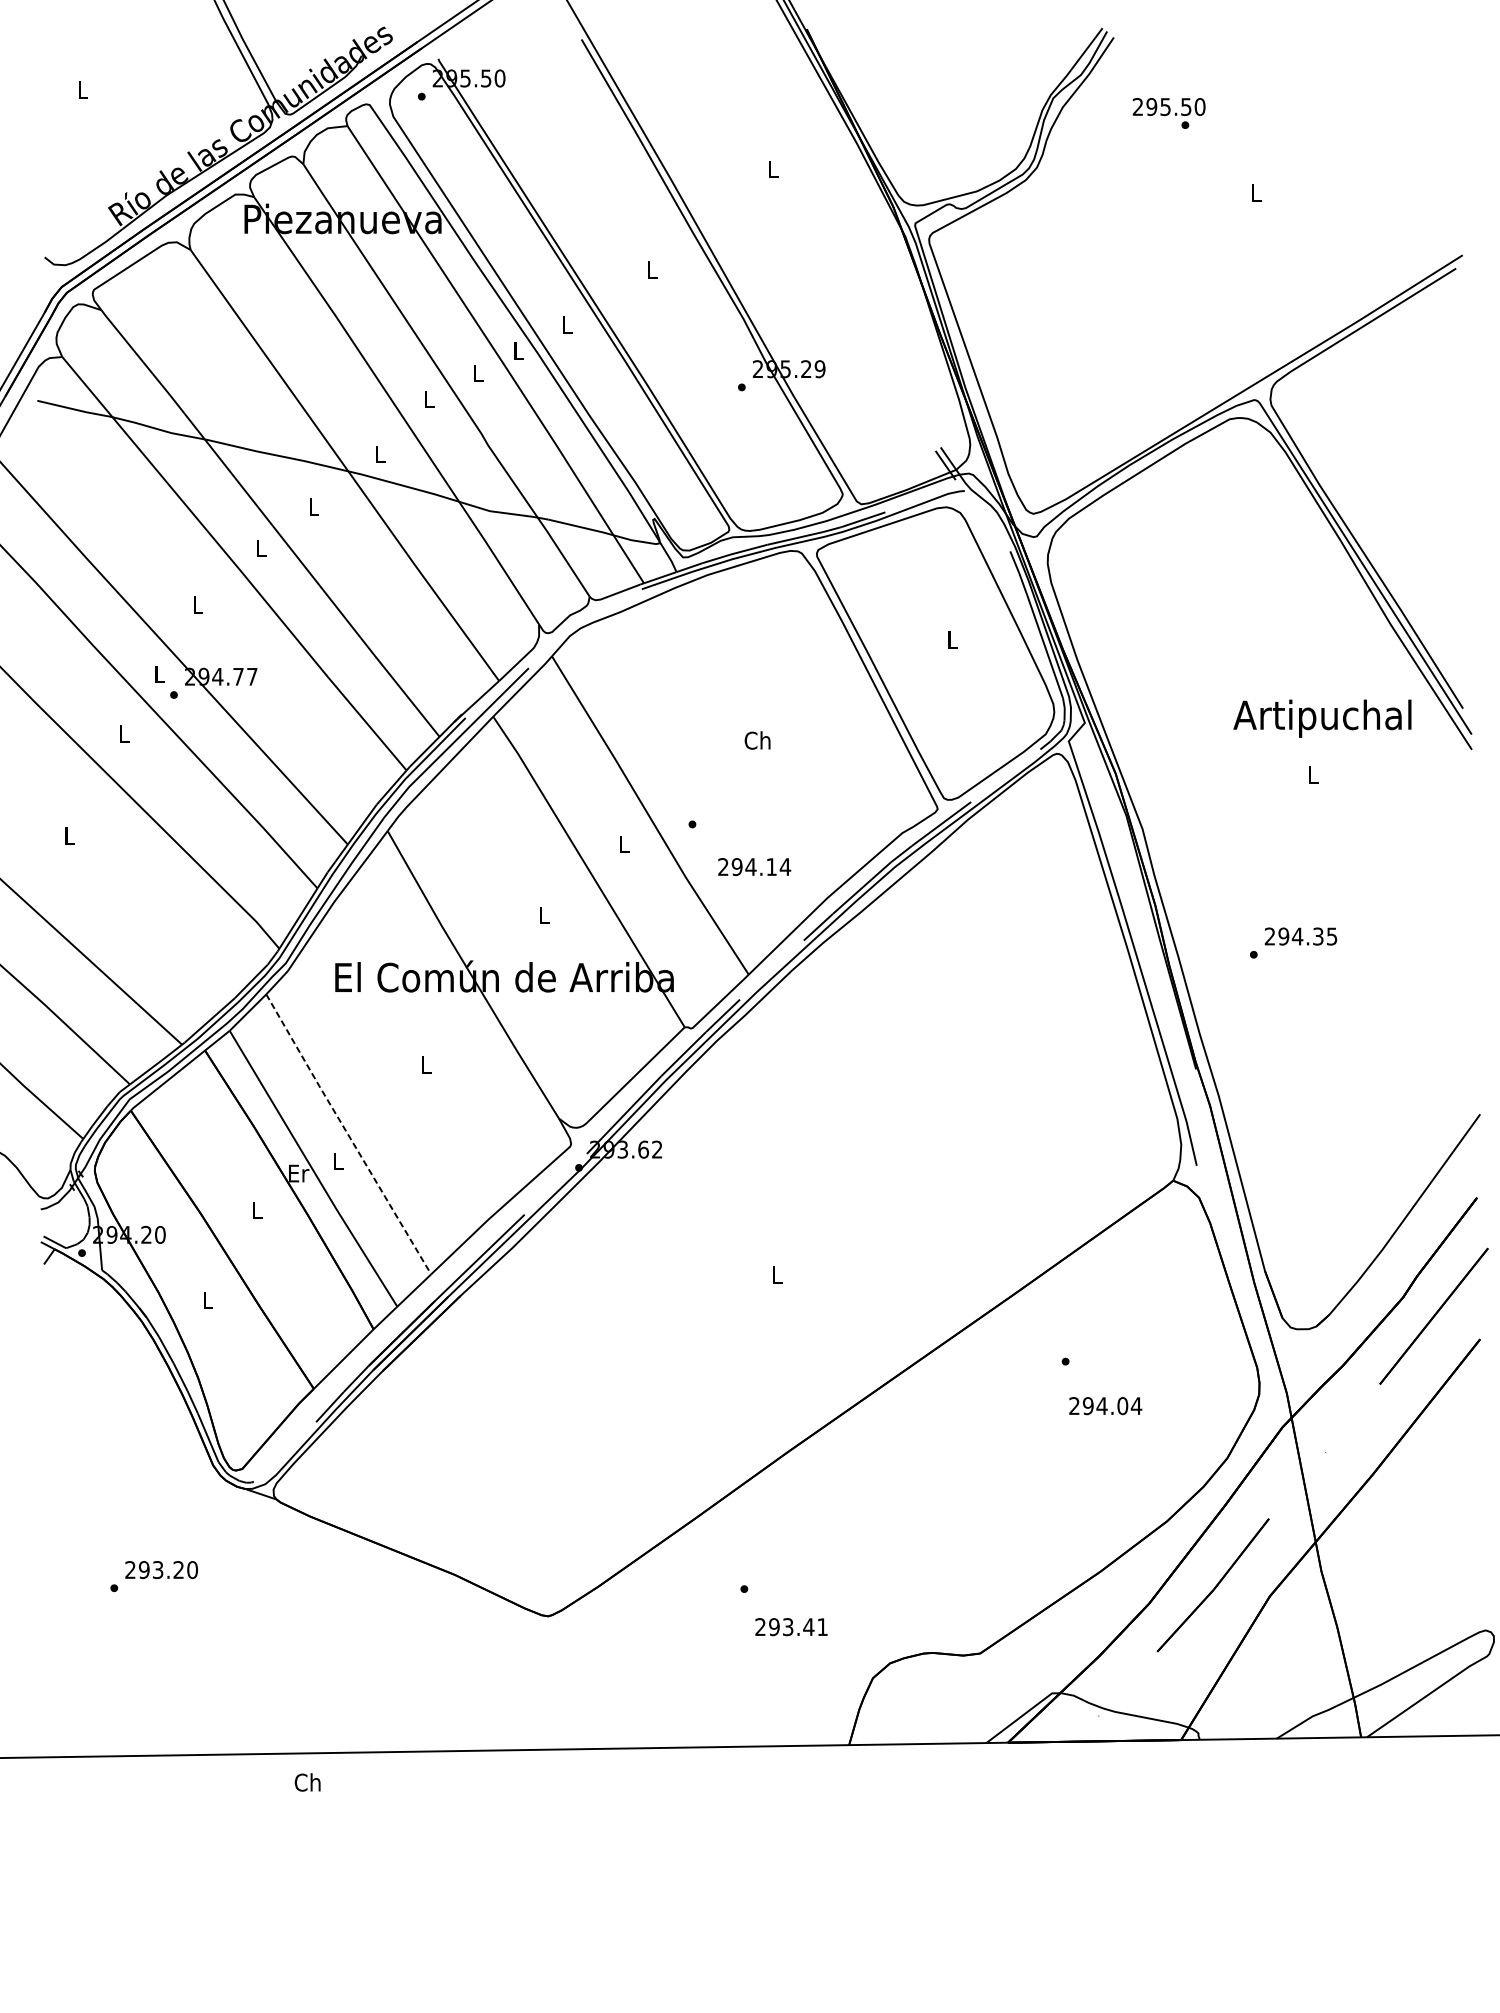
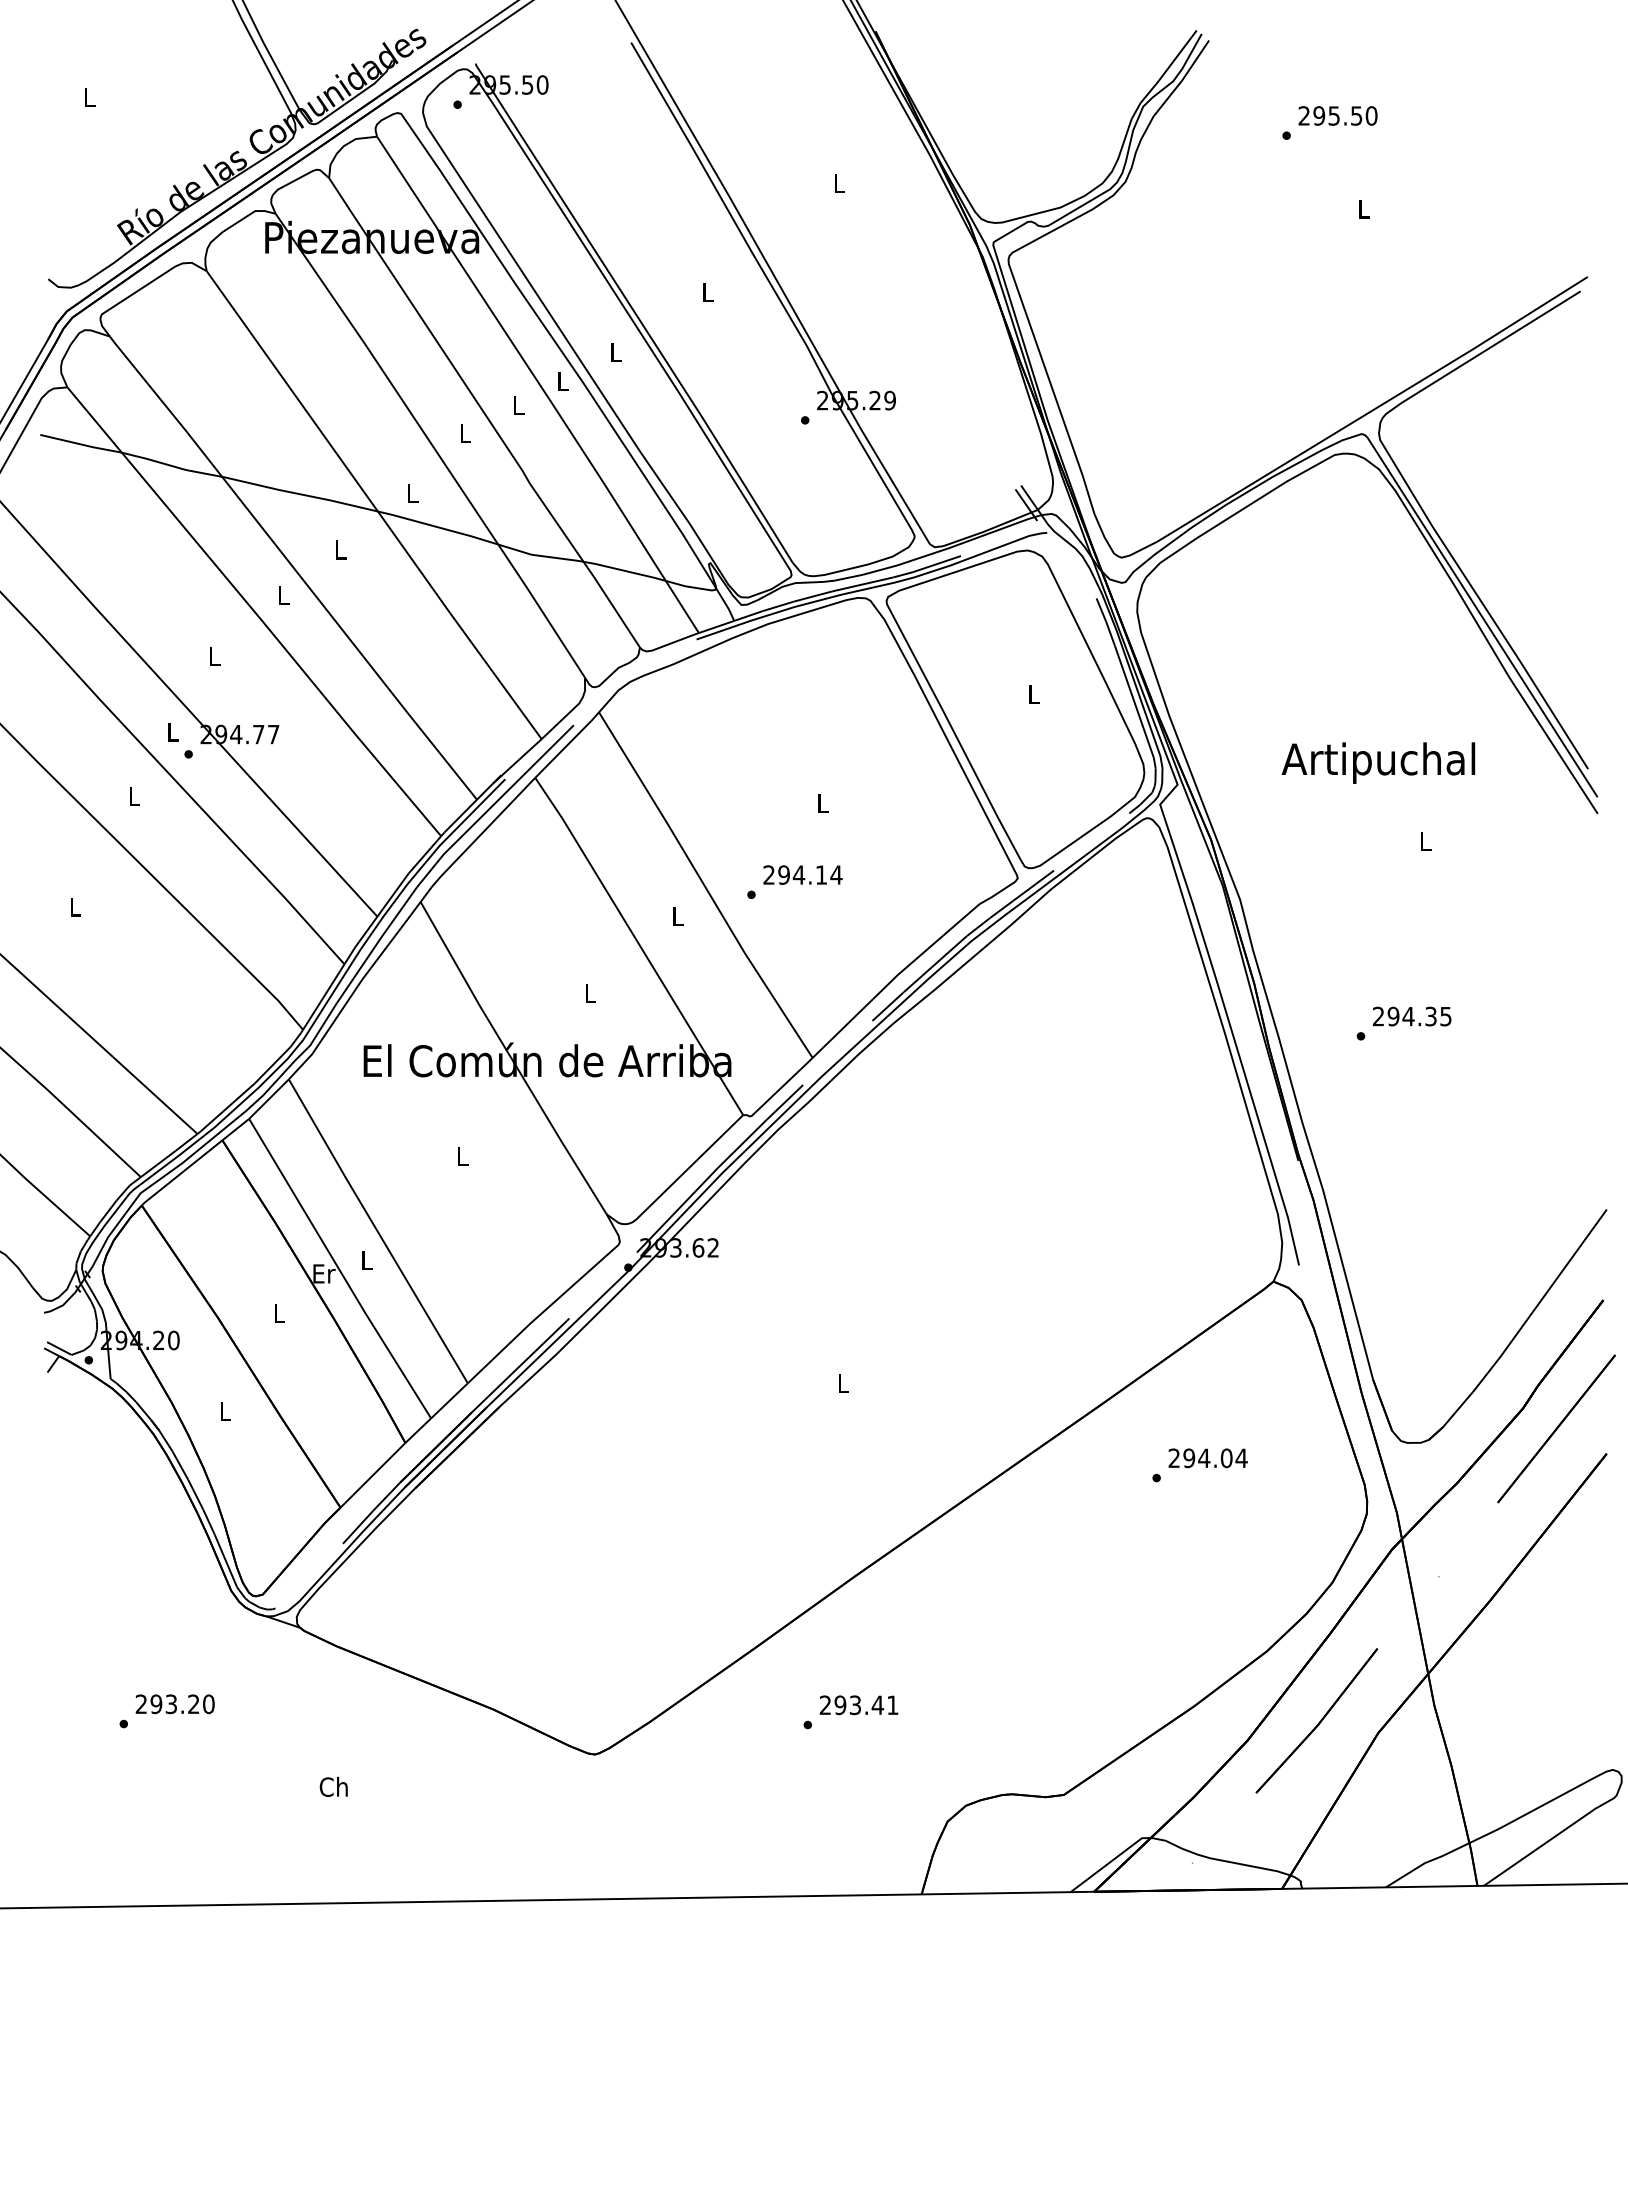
text: (1168, 106) -> (1337, 115), moved
text: (1322, 718) -> (1378, 762), moved
text: (757, 740) -> (822, 803), Ch -> L
text: (754, 866) -> (802, 874), moved
line: (347, 1134) -> (377, 1231), dashed -> solid
text: (1105, 1406) -> (1207, 1458), moved
text: (790, 1627) -> (858, 1705), moved
text: (307, 1782) -> (333, 1786), moved

